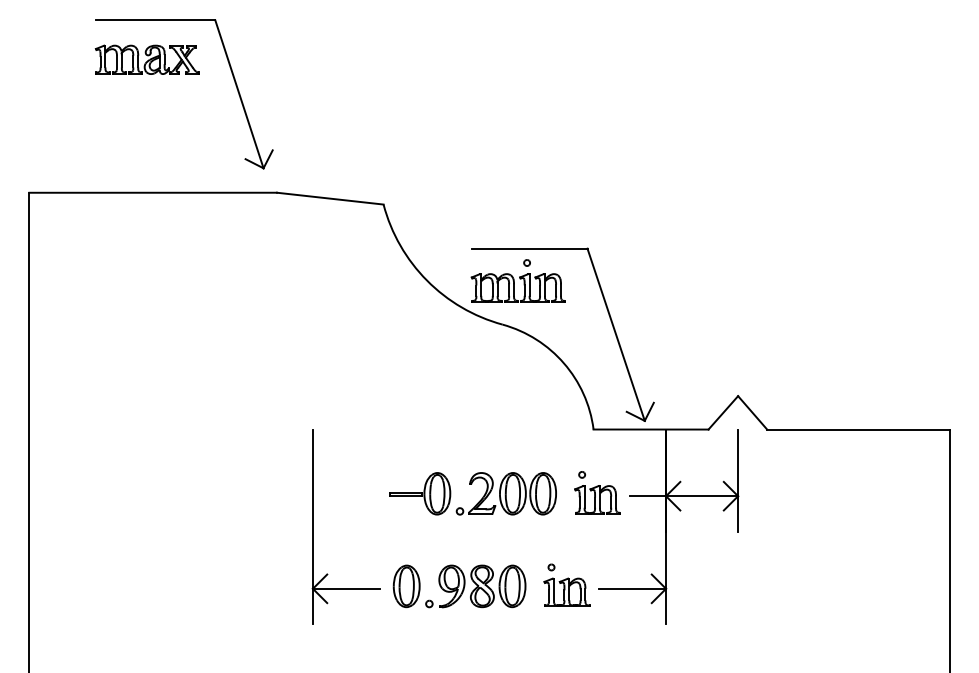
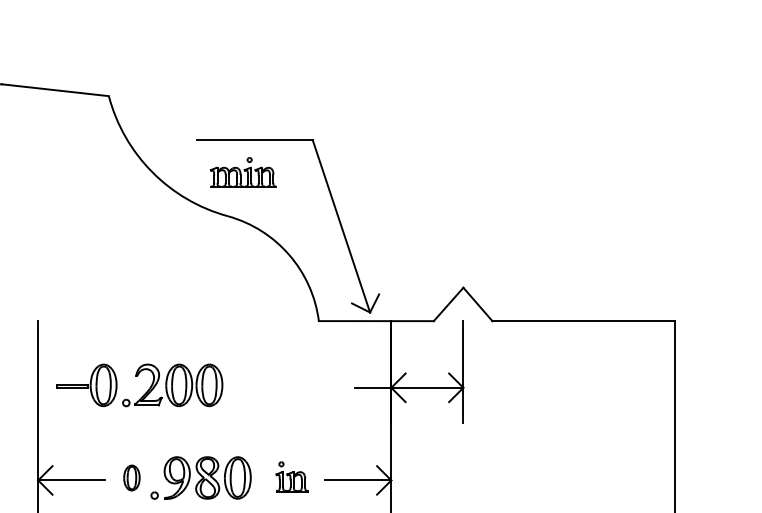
part: (517, 280) -> (242, 172), size x0.7
part: (471, 484) -> (137, 376), moved
part: (597, 492) -> (322, 384), removed
part: (566, 584) -> (291, 476), size x0.7
part: (406, 586) -> (131, 478), size x0.6

